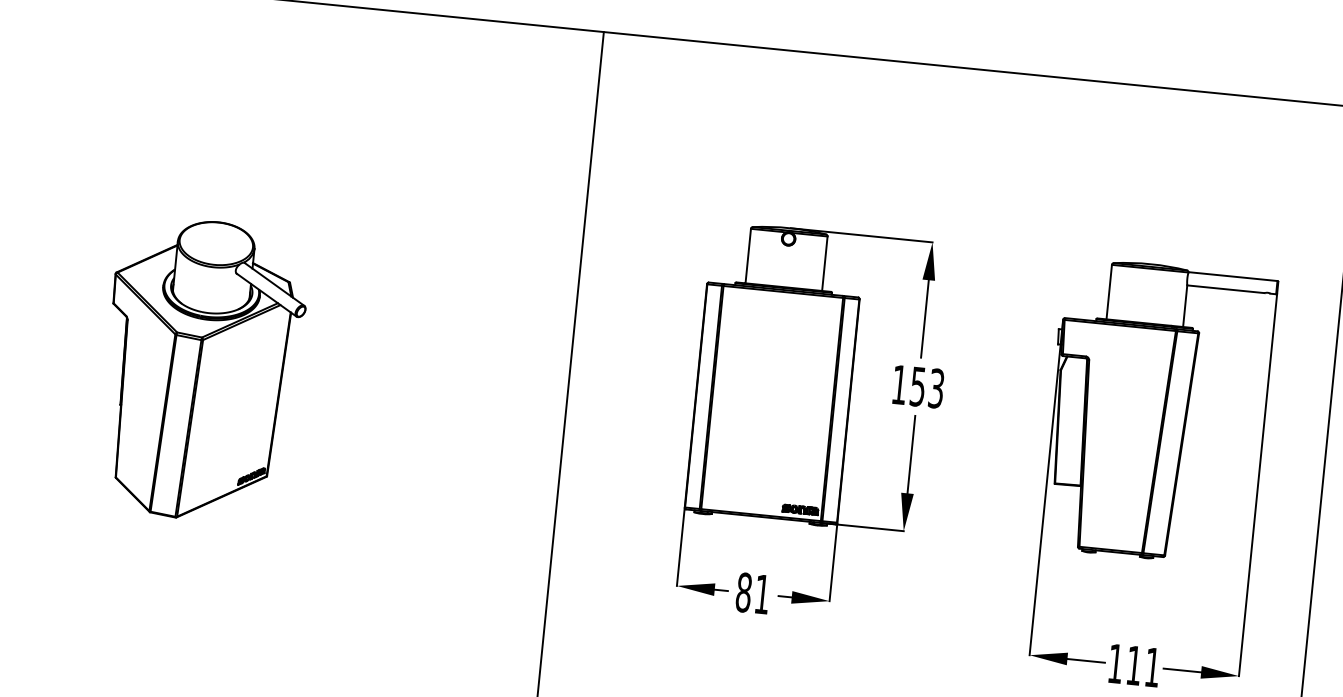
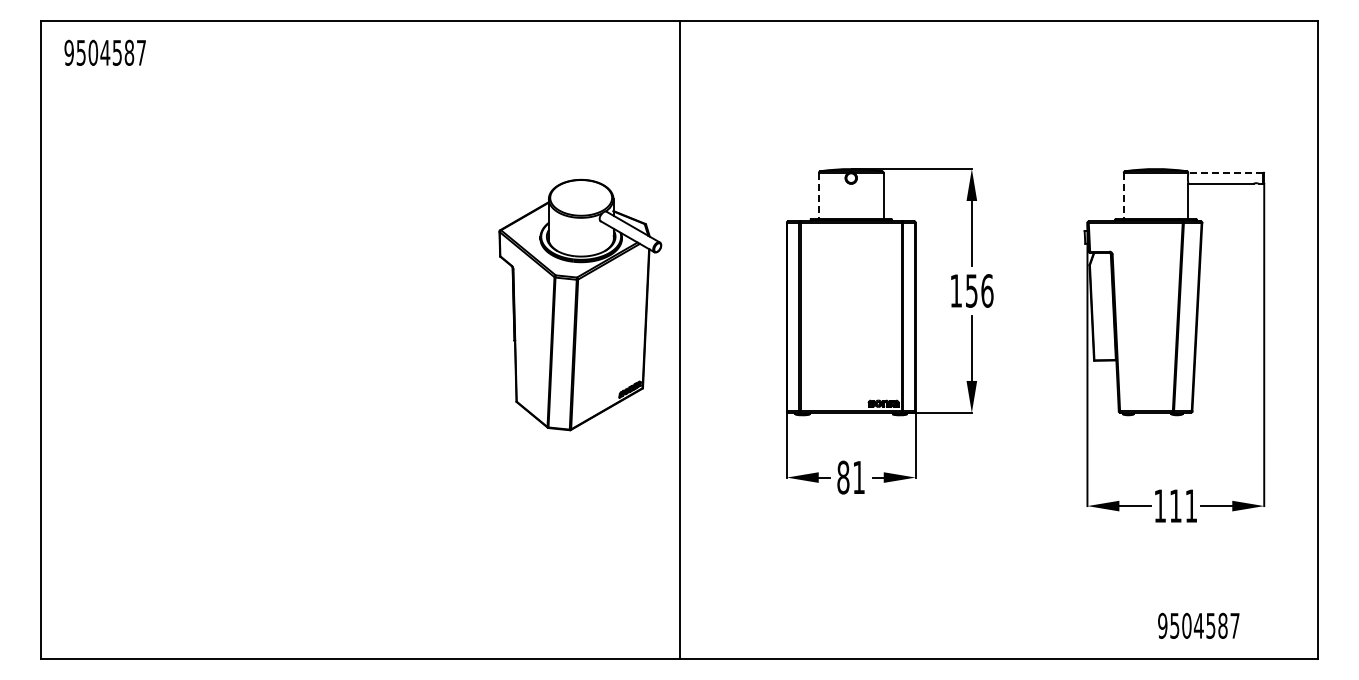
line: (747, 256) -> (818, 196), solid -> dashed
line: (1232, 276) -> (1225, 172), solid -> dashed
line: (1108, 292) -> (1123, 196), solid -> dashed
part: (202, 371) -> (580, 305), moved
text: (936, 388) -> (987, 290), 153 -> 156

